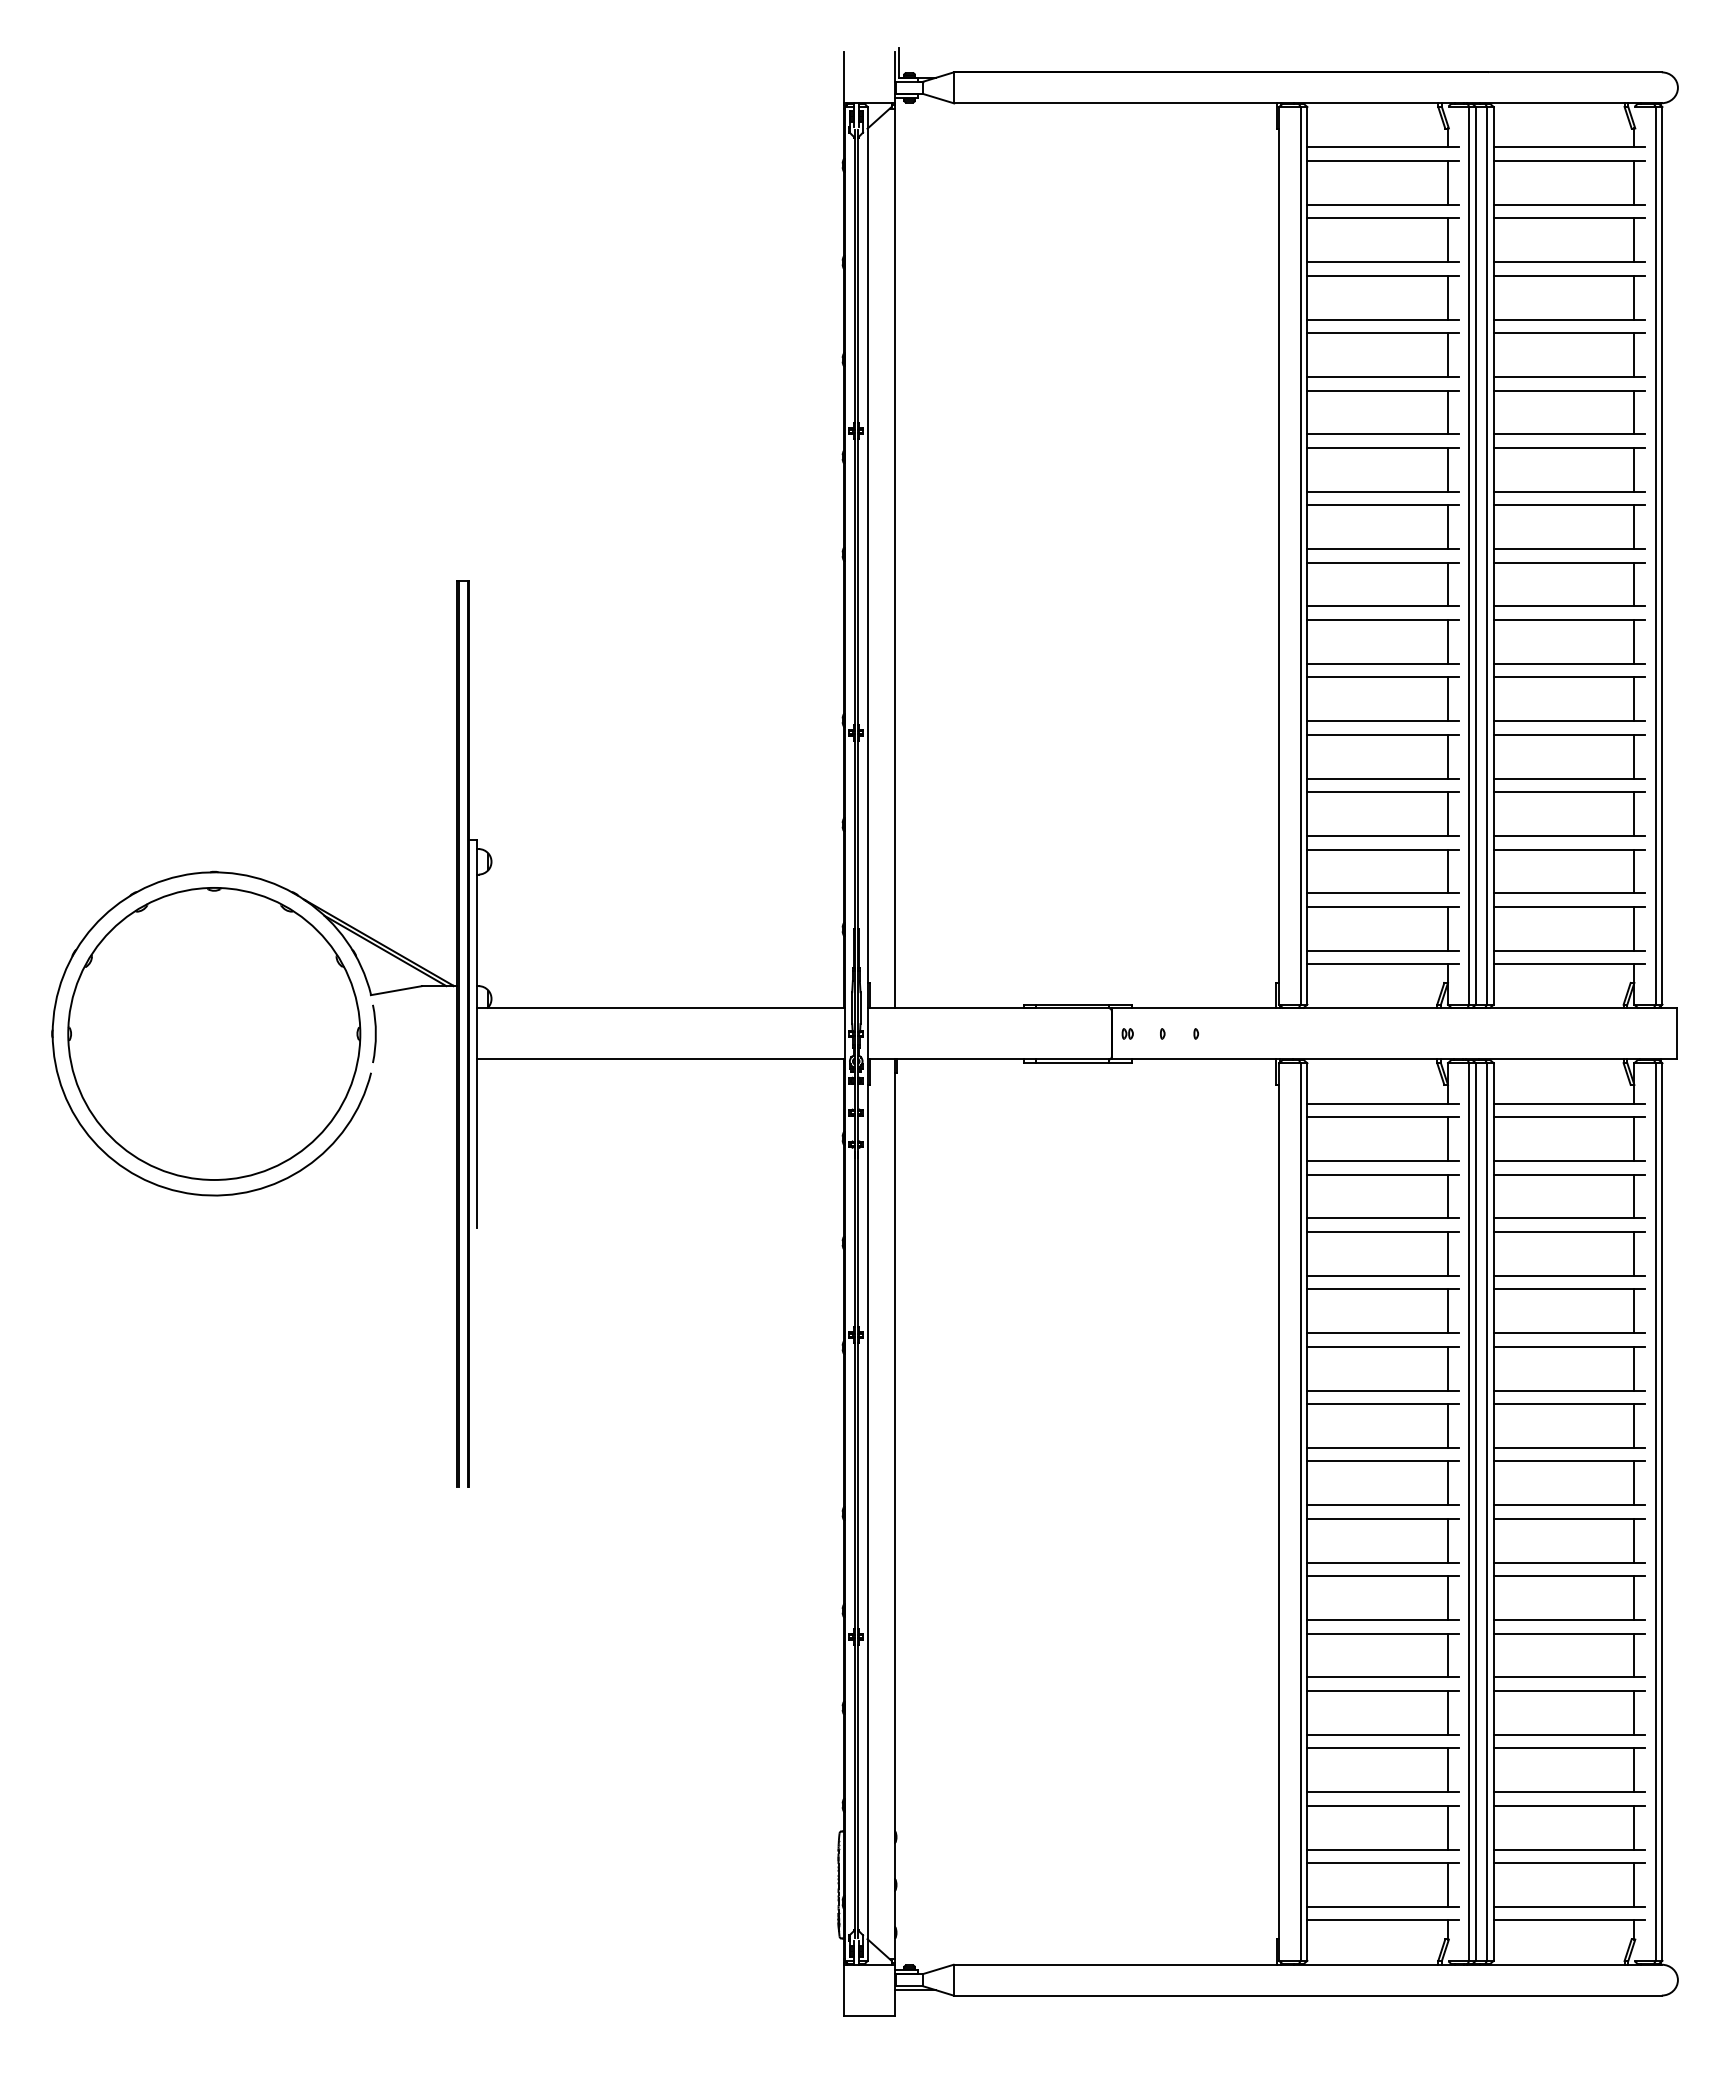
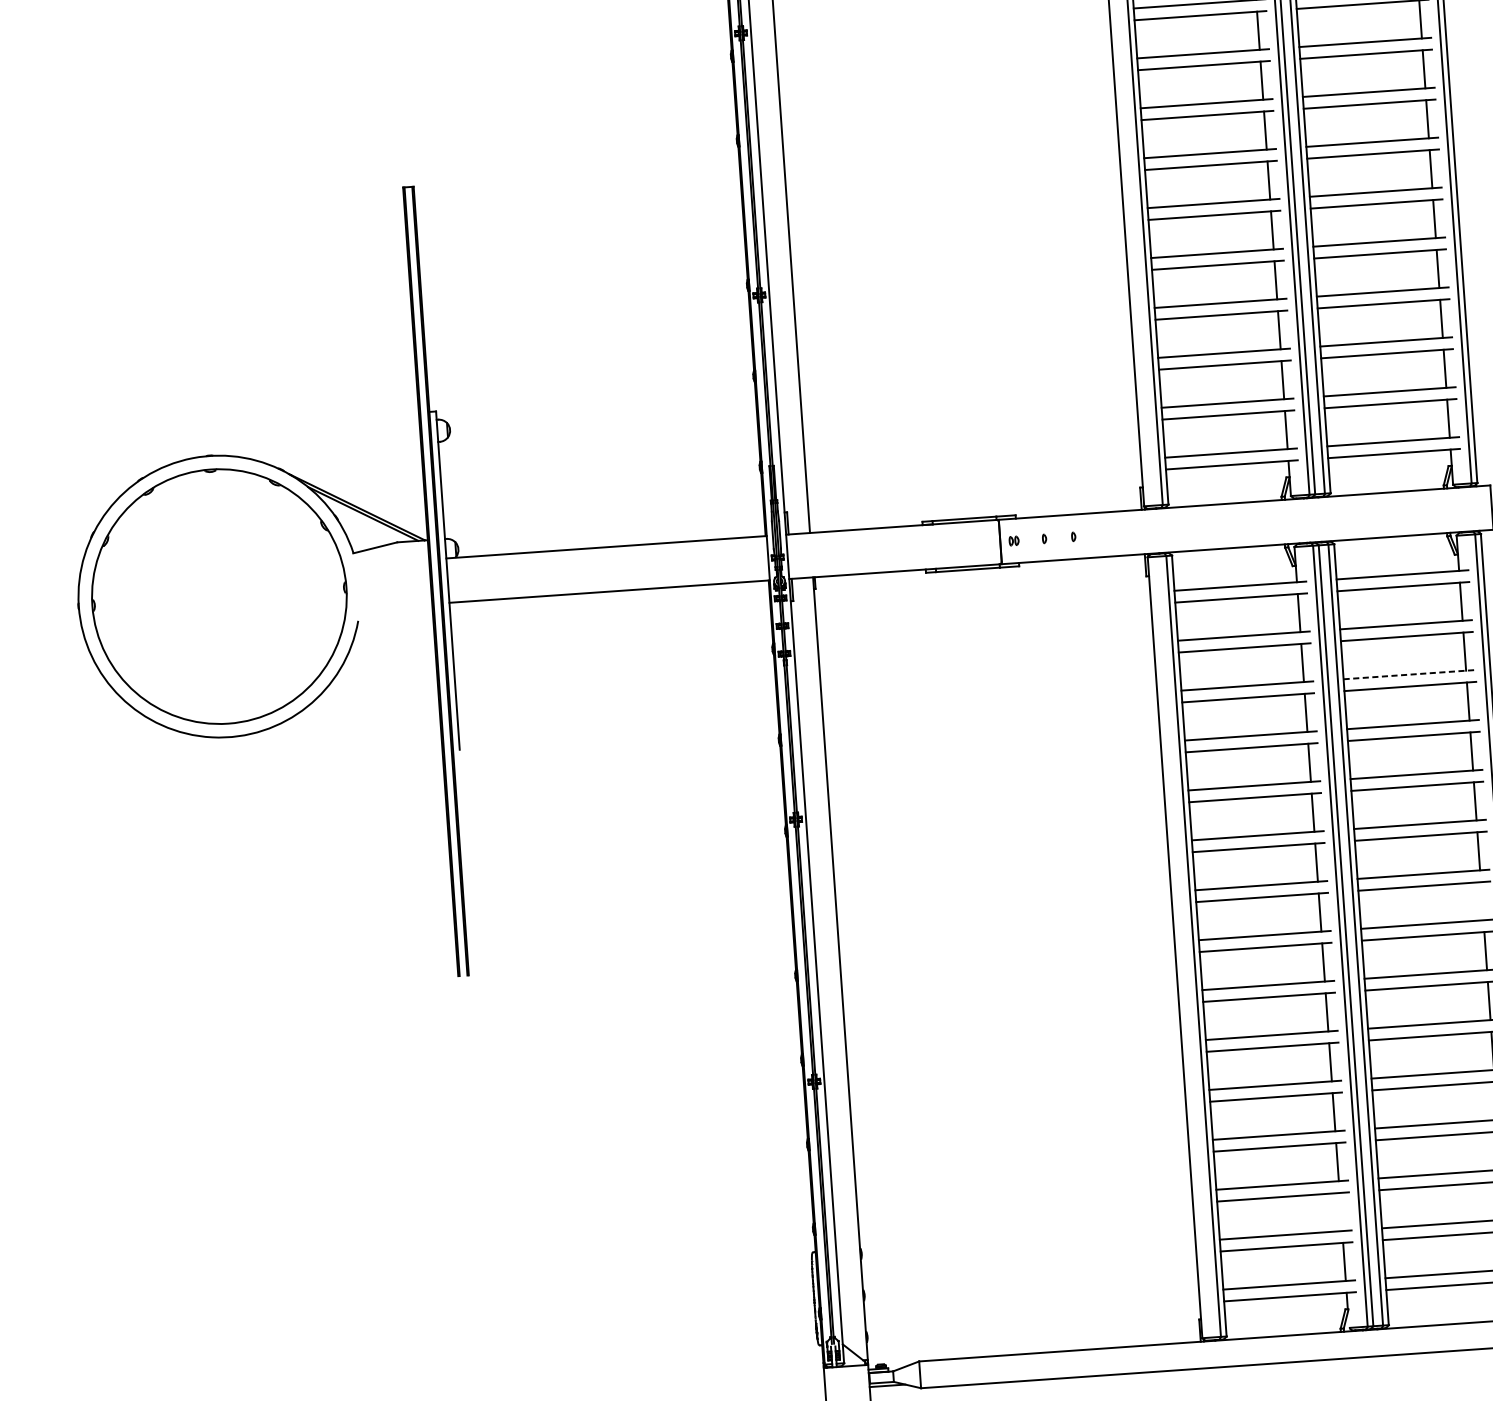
arc: (374, 1033) -> (358, 586), removed
line: (1569, 1218) -> (1409, 674), solid -> dashed
line: (1634, 1483) -> (1482, 901), removed
line: (1448, 1827) -> (1341, 1211), removed

